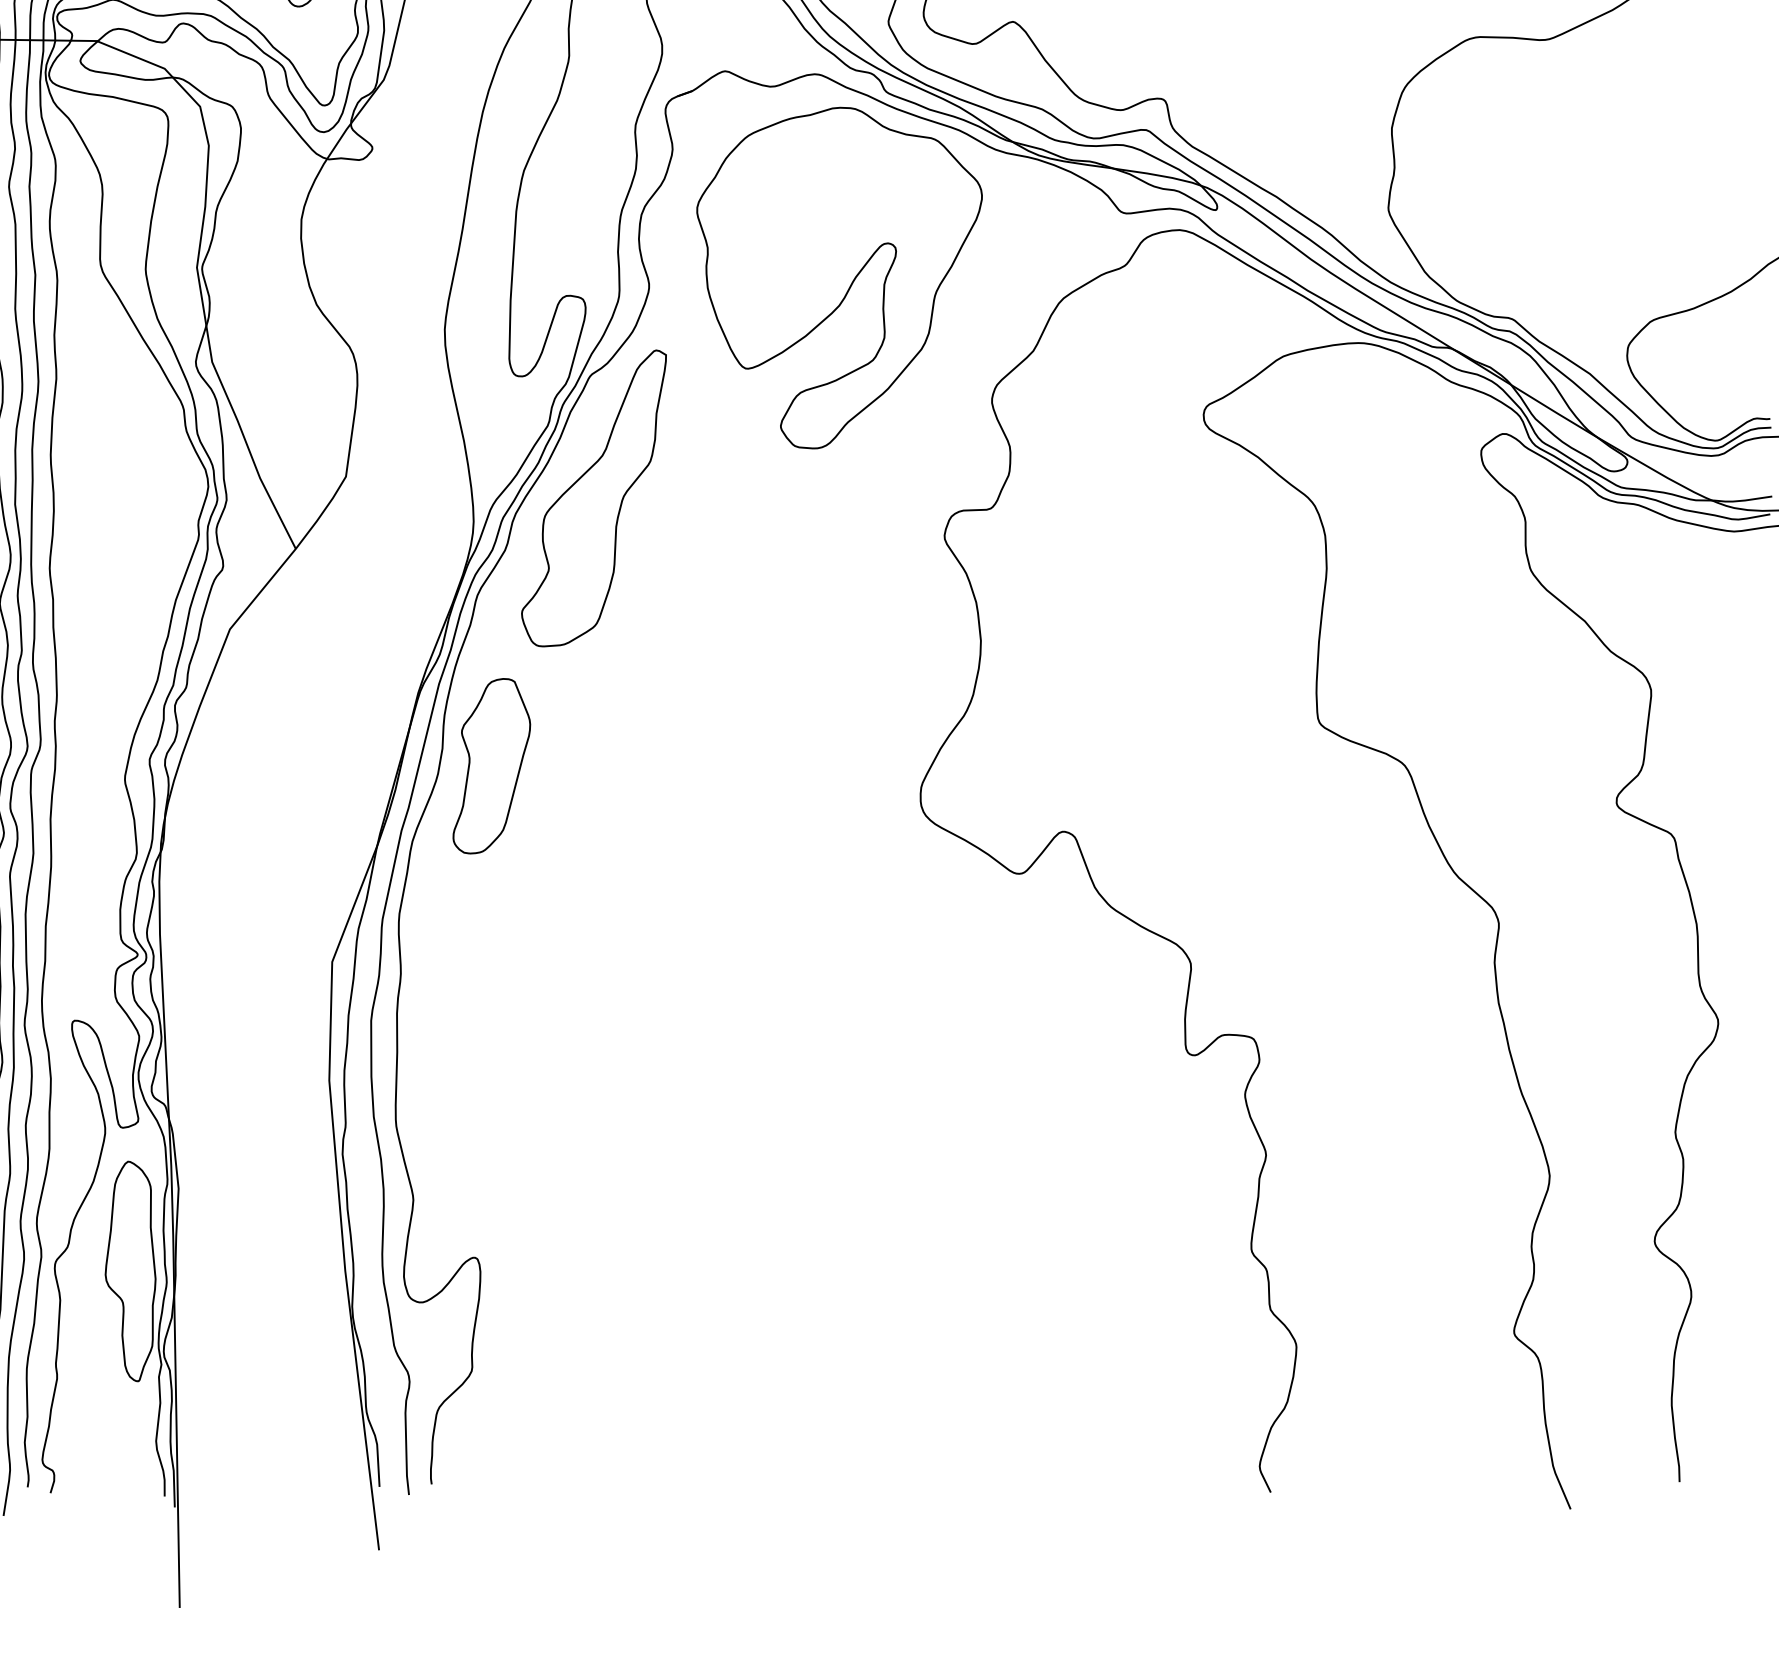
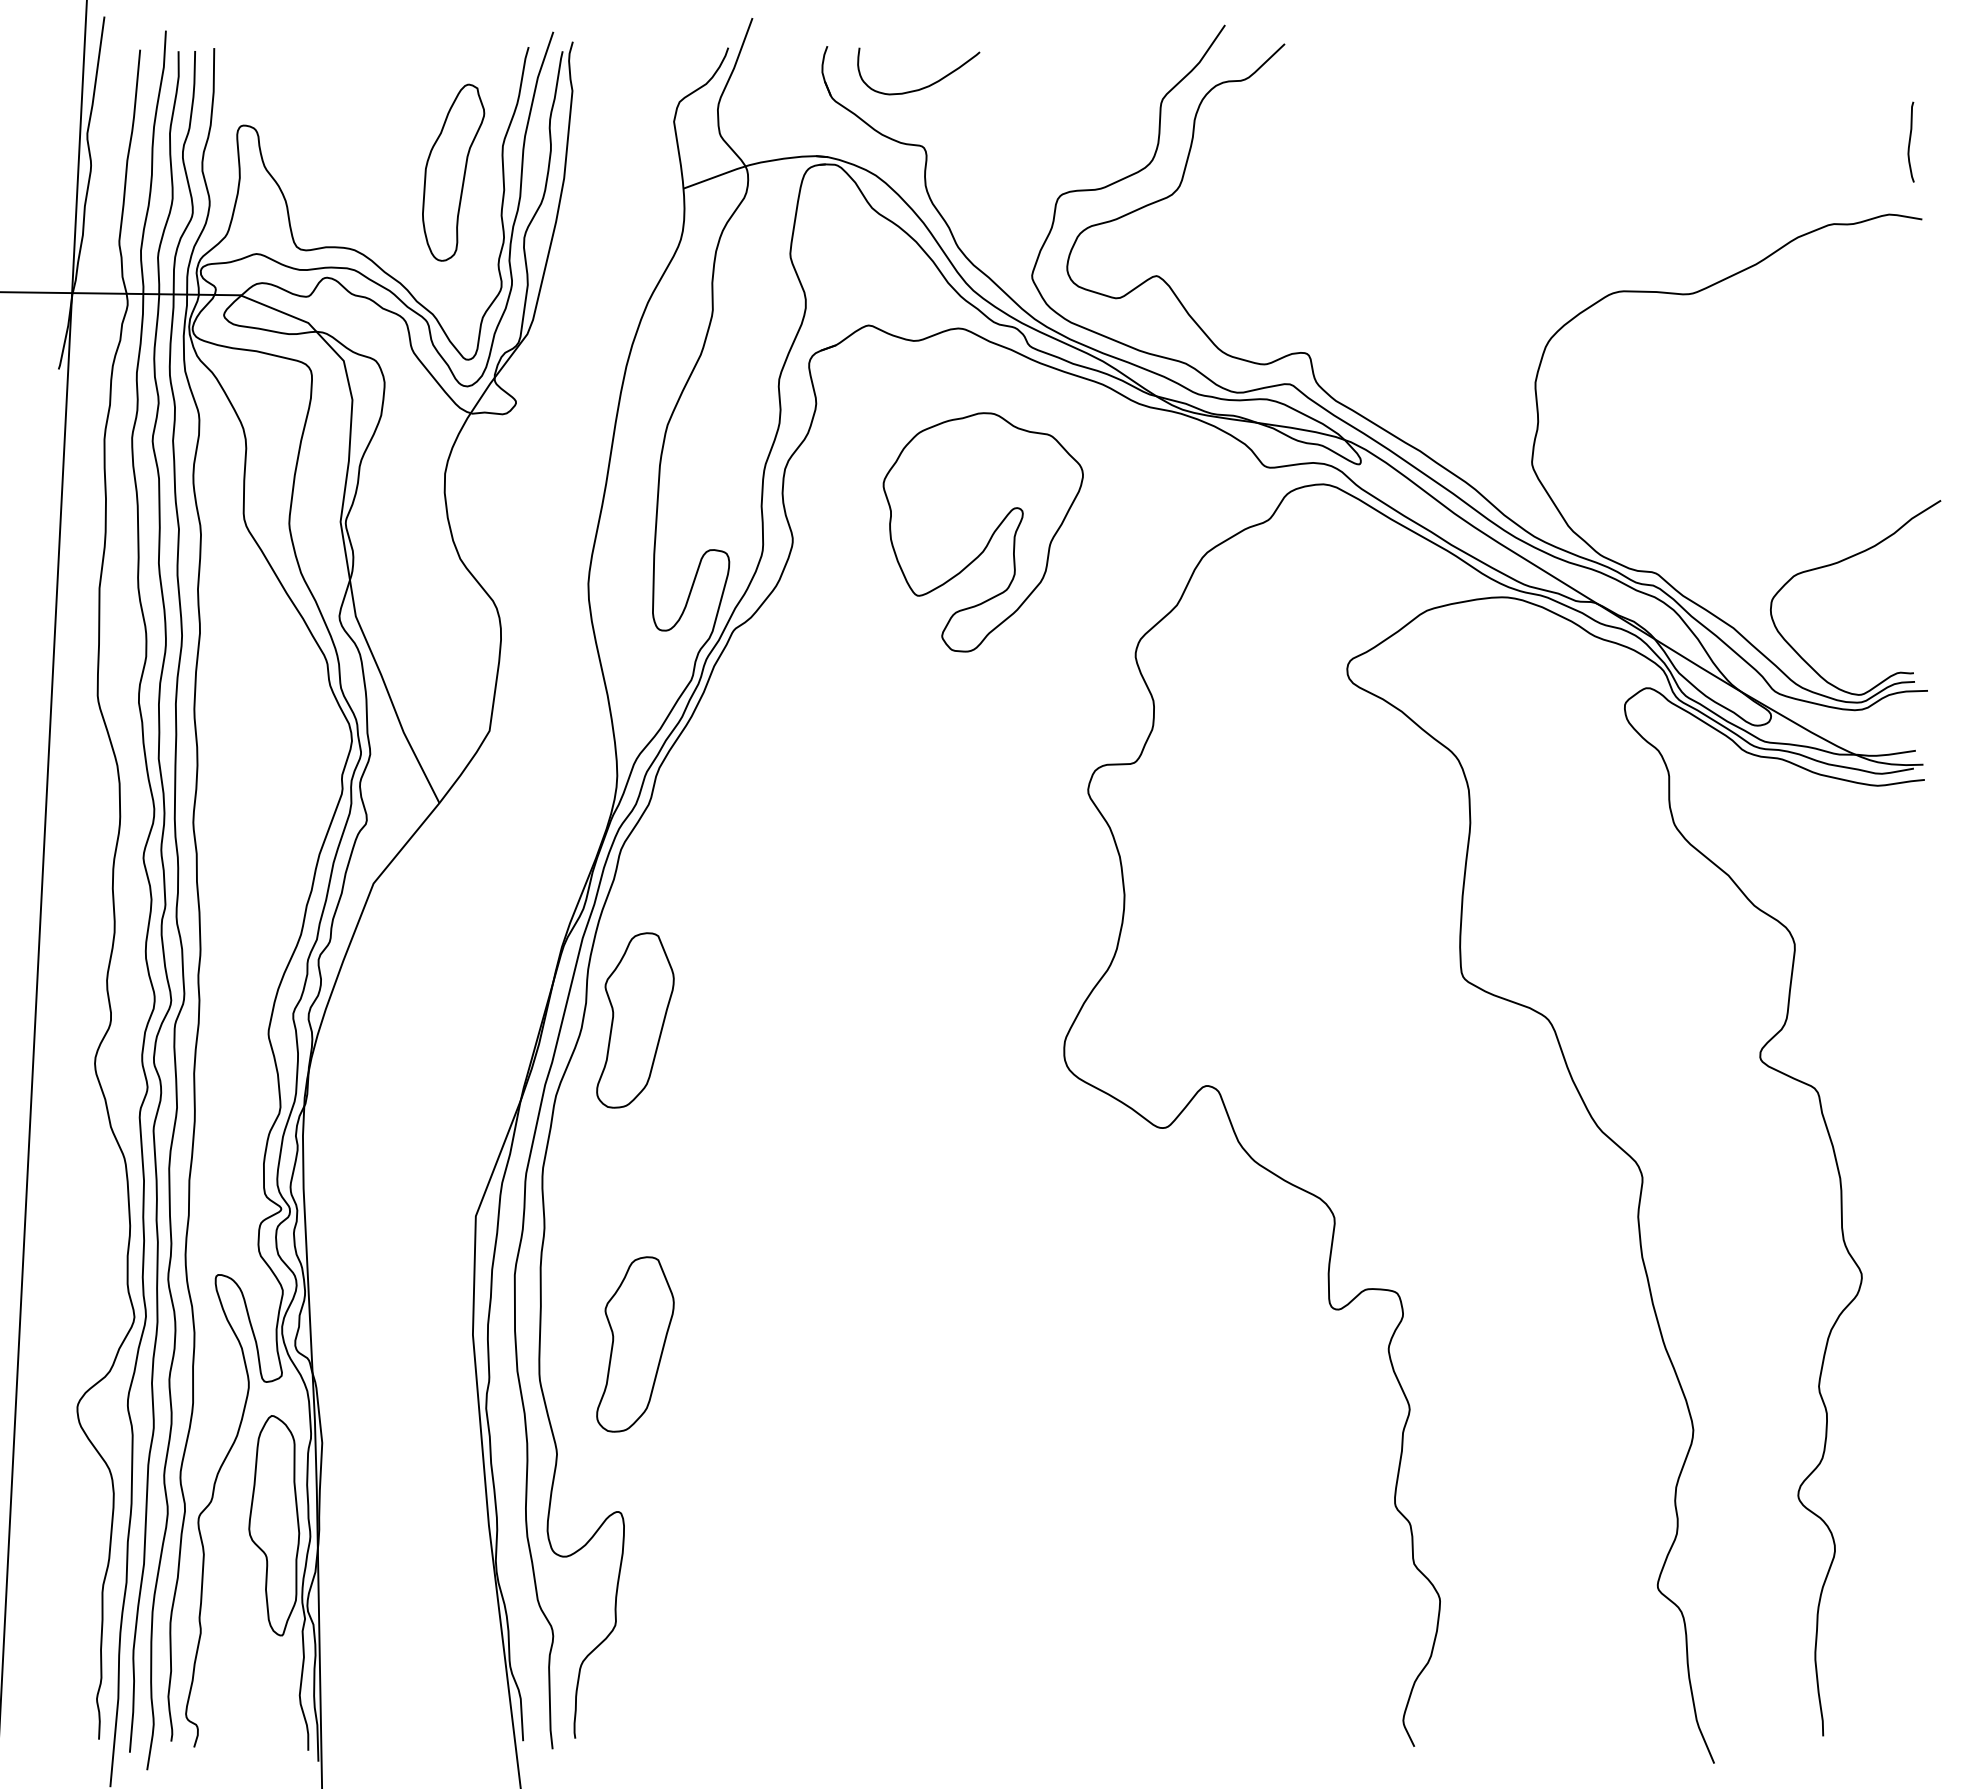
part: (839, 278) -> (983, 532), size x0.7
part: (593, 498) -> (737, 752), removed
part: (491, 1090) -> (635, 1344), added

